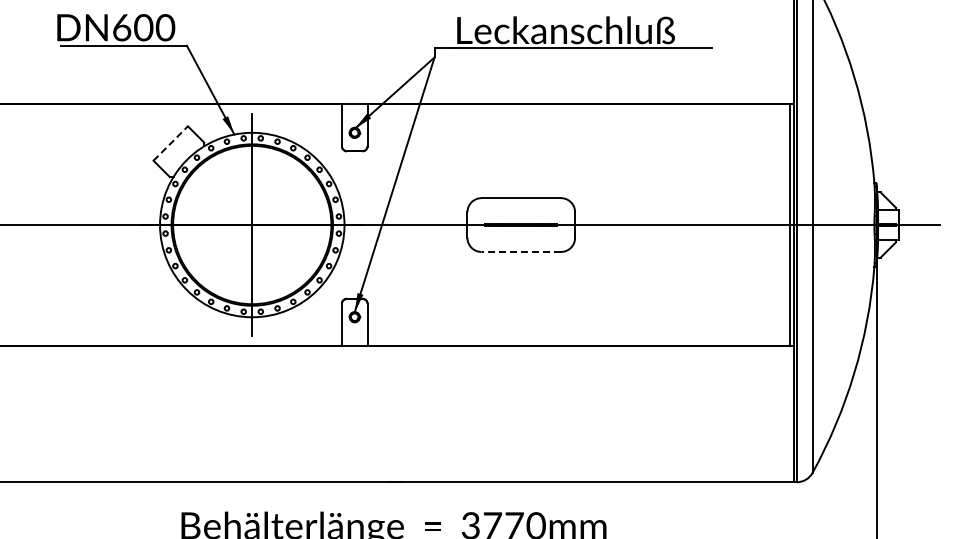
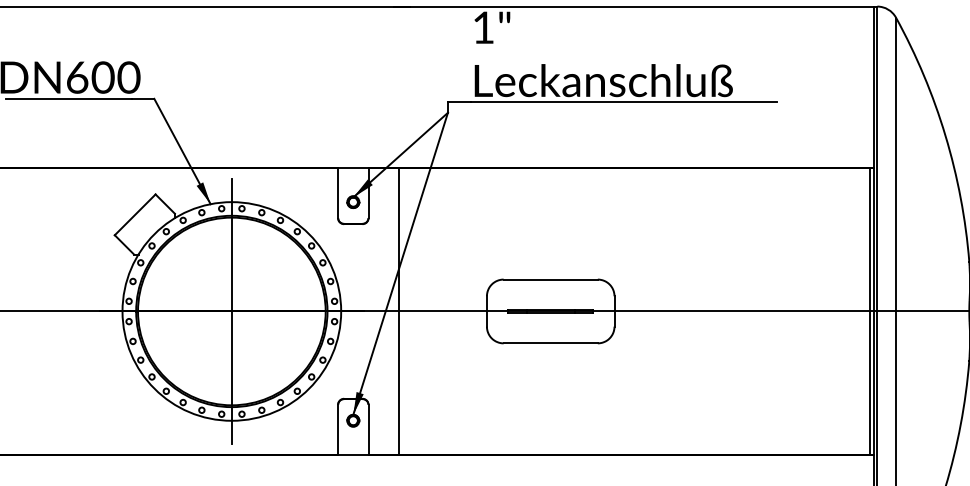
line: (171, 143) -> (136, 214), dashed -> solid
line: (393, 225) -> (399, 312), added
line: (521, 251) -> (550, 342), dashed -> solid

